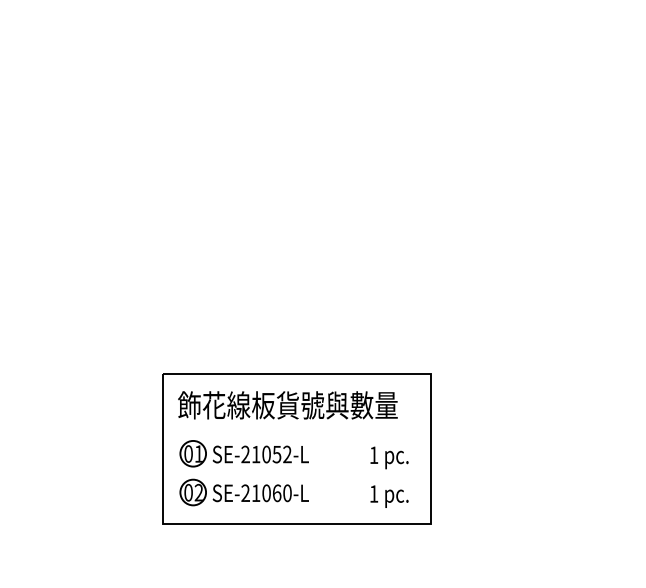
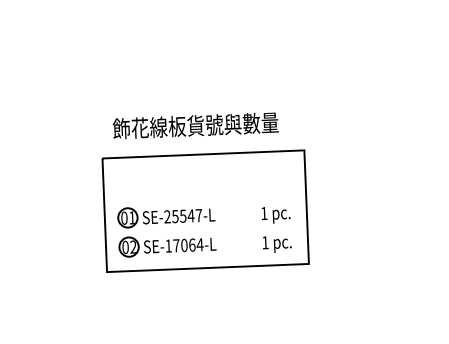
text: (287, 405) -> (195, 125), moved
text: (271, 454) -> (186, 216), SE-21052-L -> SE-25547-L
text: (266, 493) -> (184, 245), SE-21060-L -> SE-17064-L

